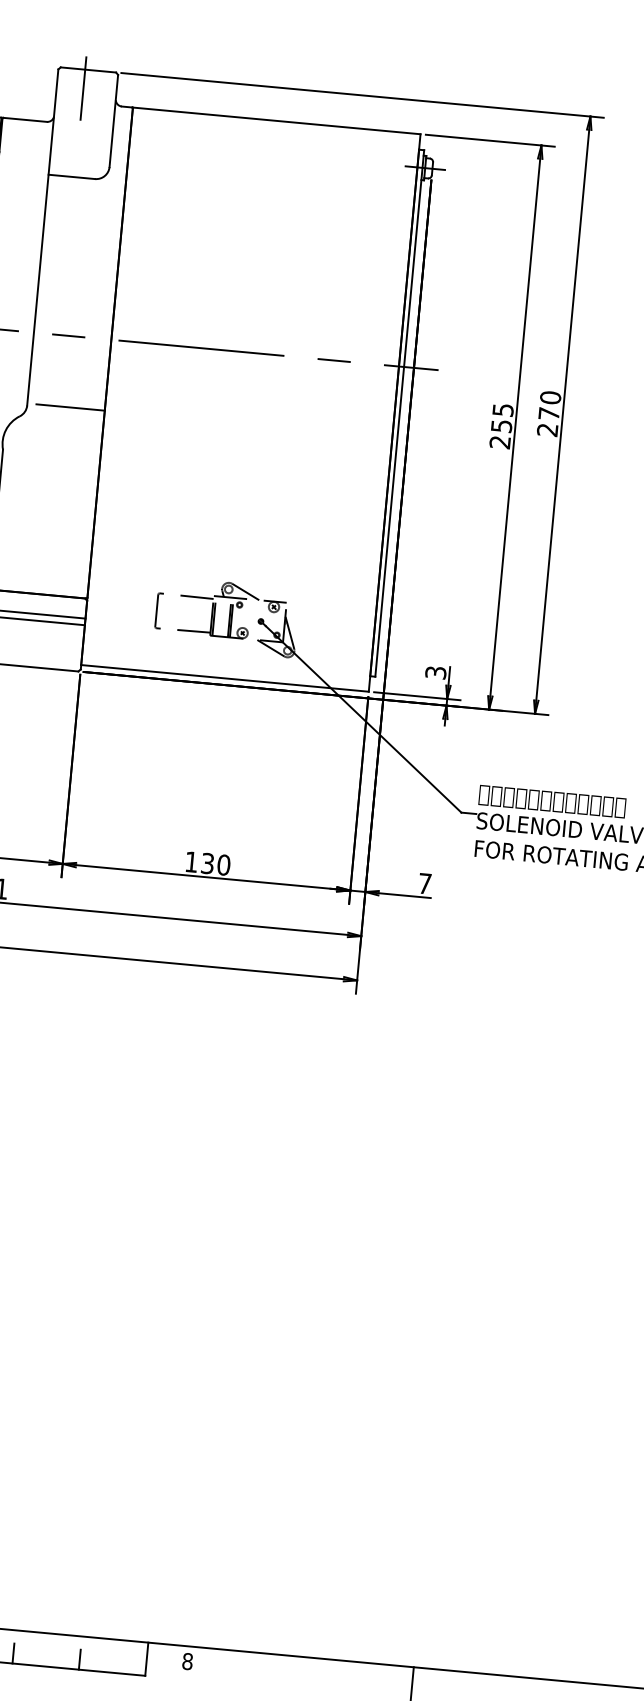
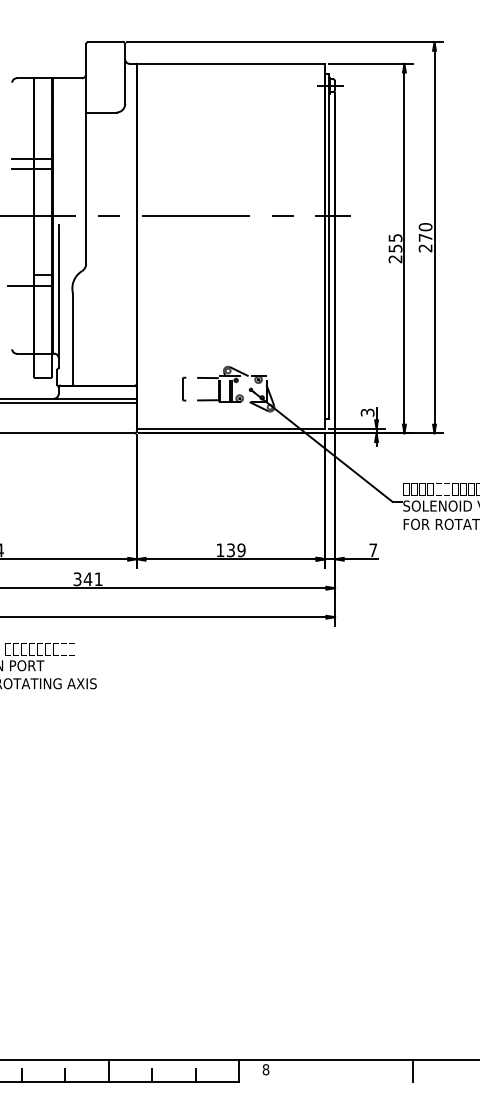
line: (83, 88) -> (103, 54), removed
line: (70, 407) -> (114, 262), removed
text: (223, 865) -> (241, 550), 130 -> 139

